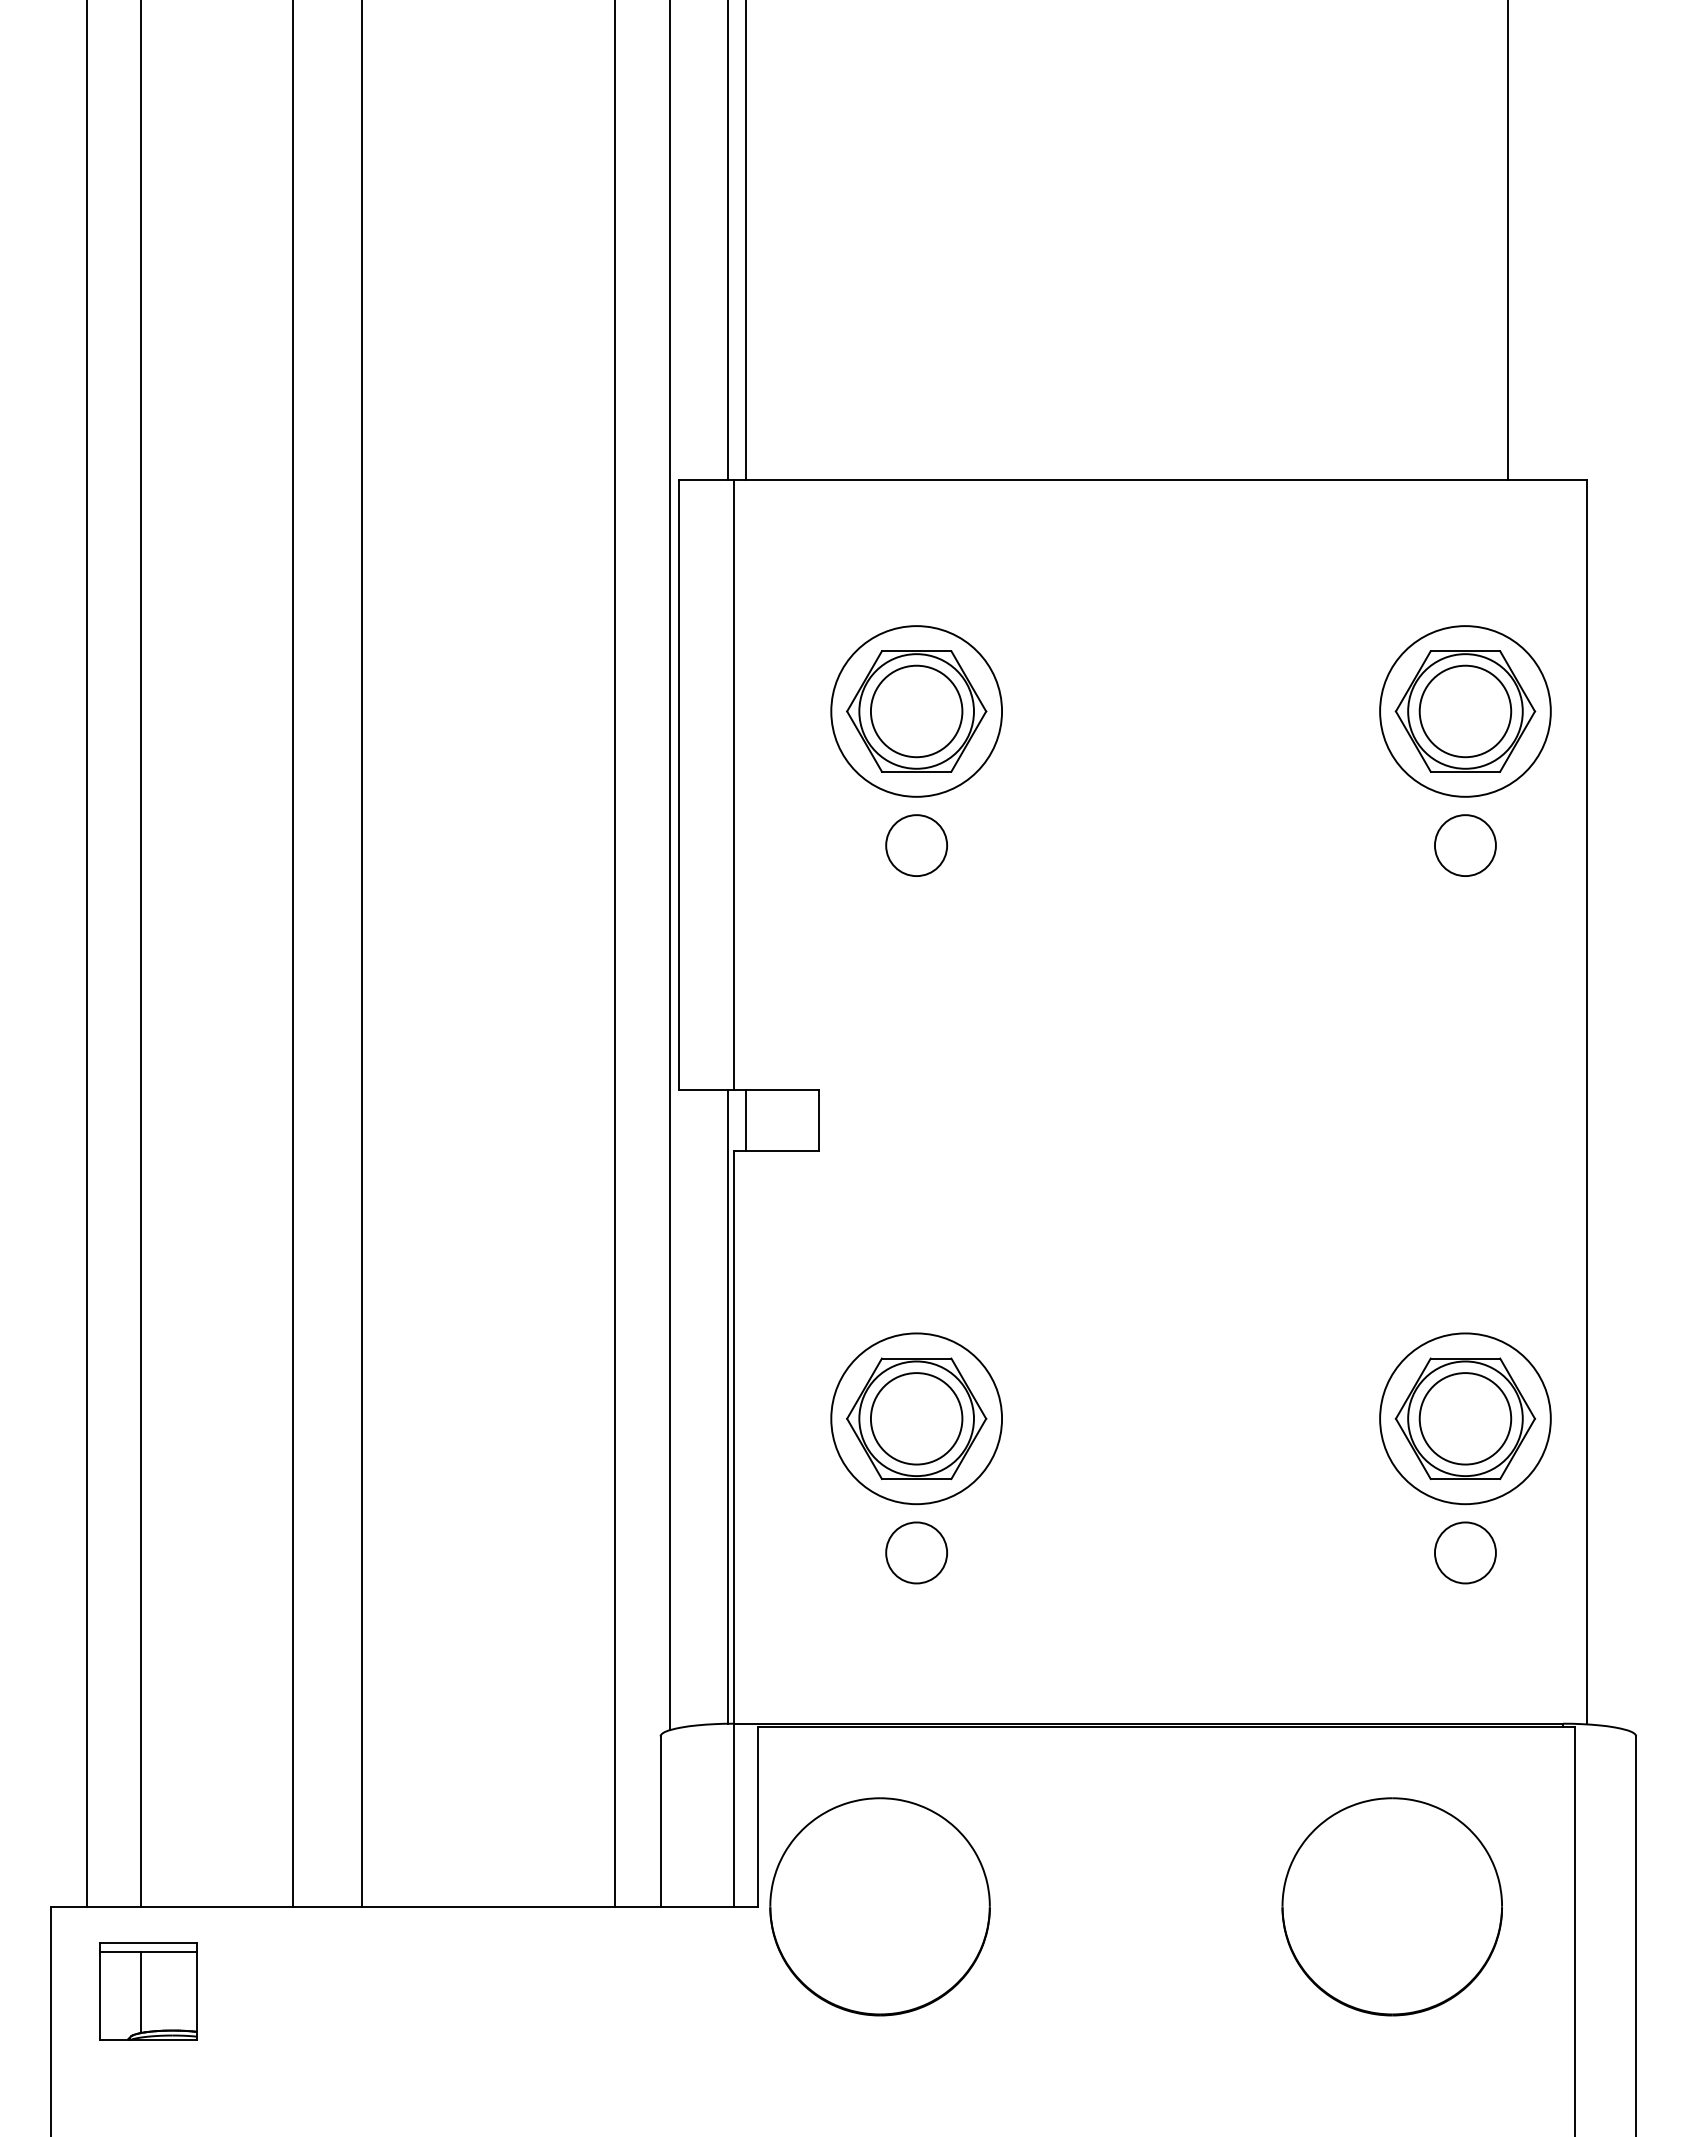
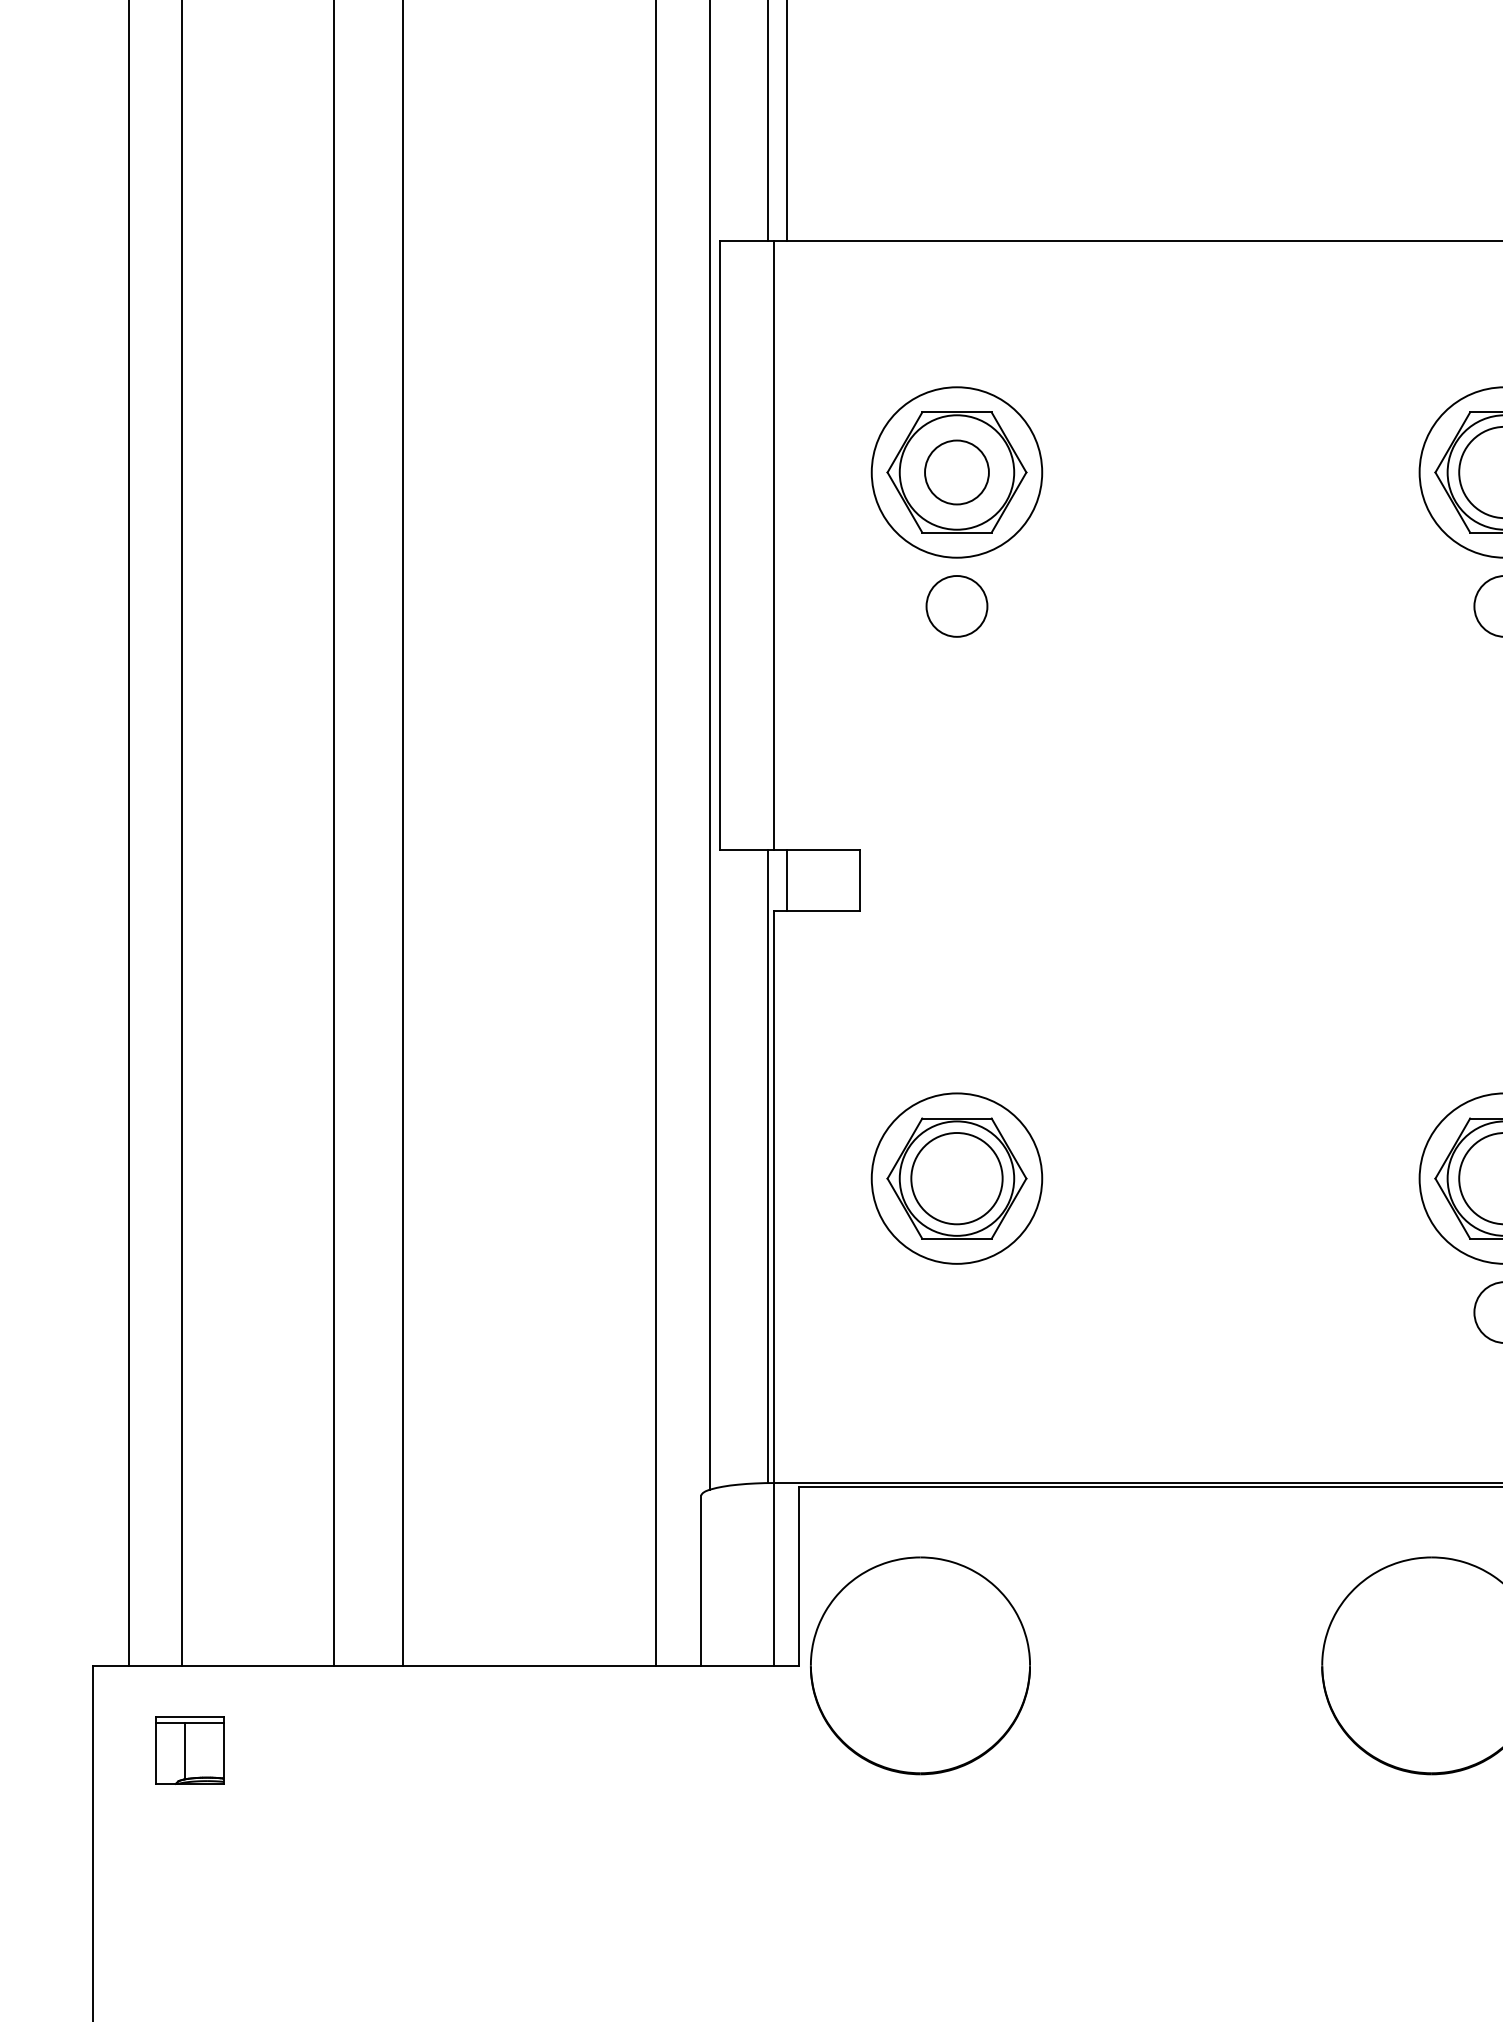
circle: (916, 711) -> (956, 472), size x0.7
circle: (916, 1552) -> (956, 1312), removed
part: (148, 1991) -> (190, 1750), size x0.7

